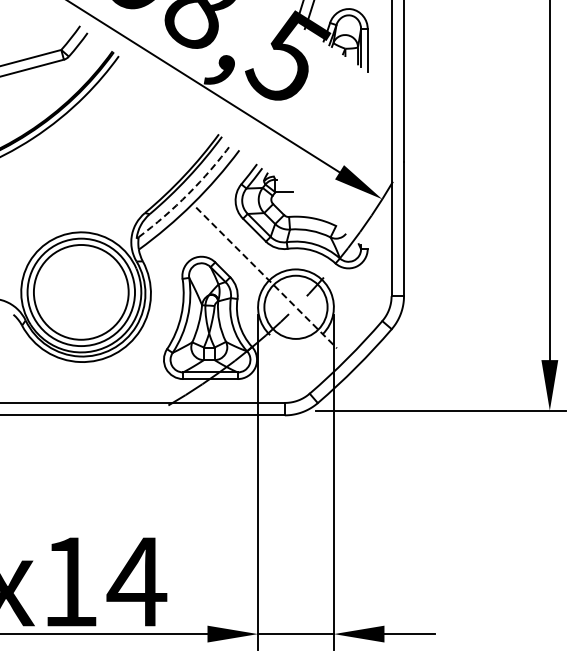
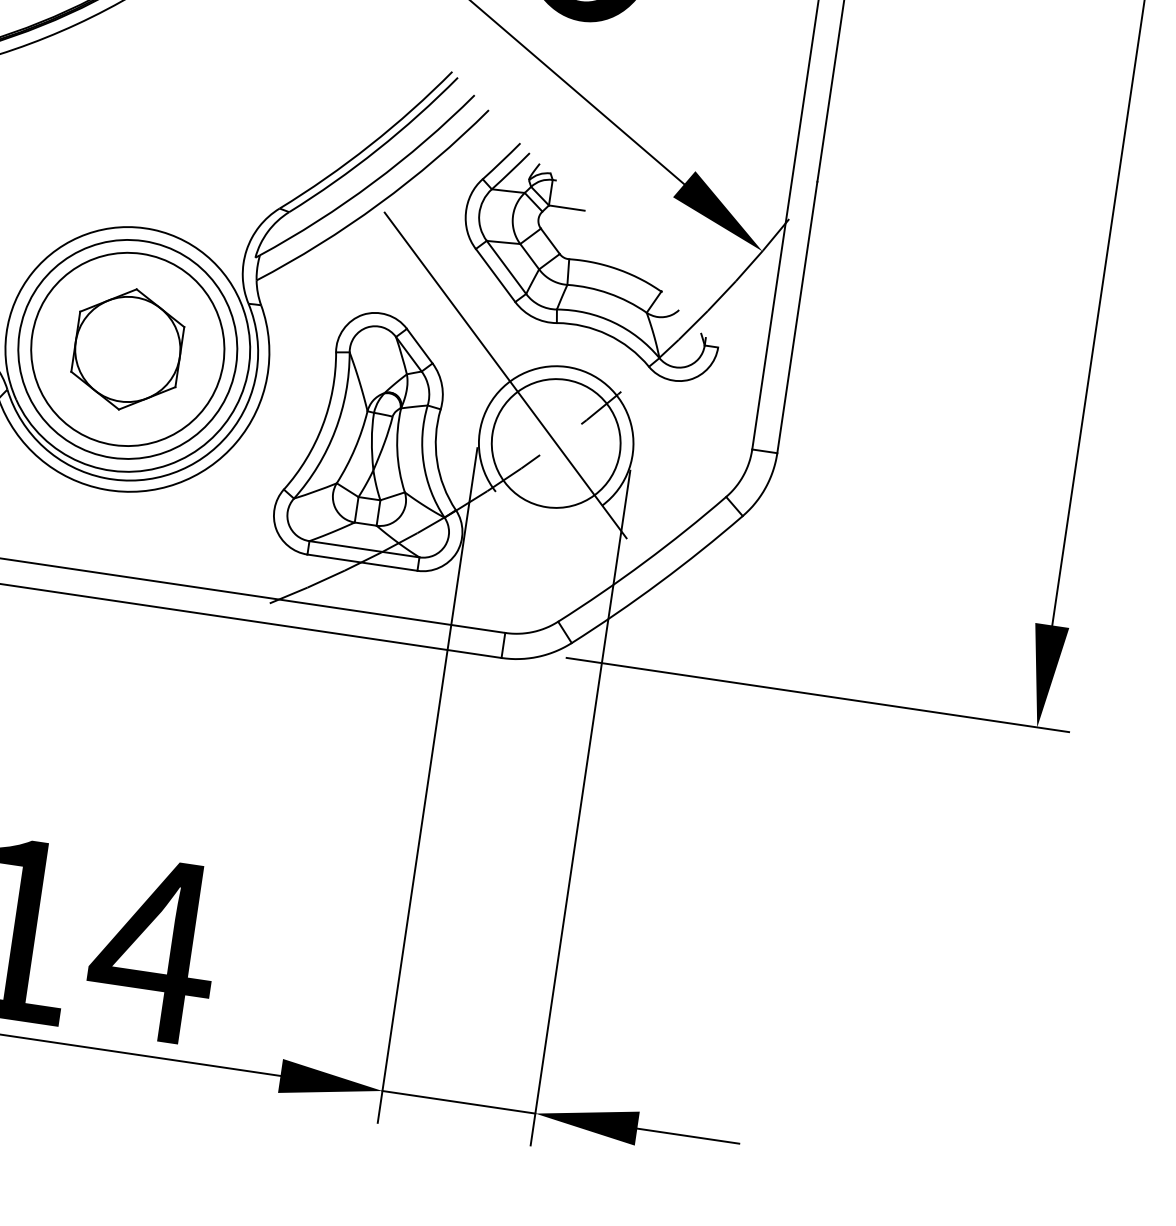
arc: (188, 194) -> (373, 183), dashed -> solid
line: (266, 277) -> (505, 374), dashed -> solid
part: (81, 292) -> (128, 349), added

